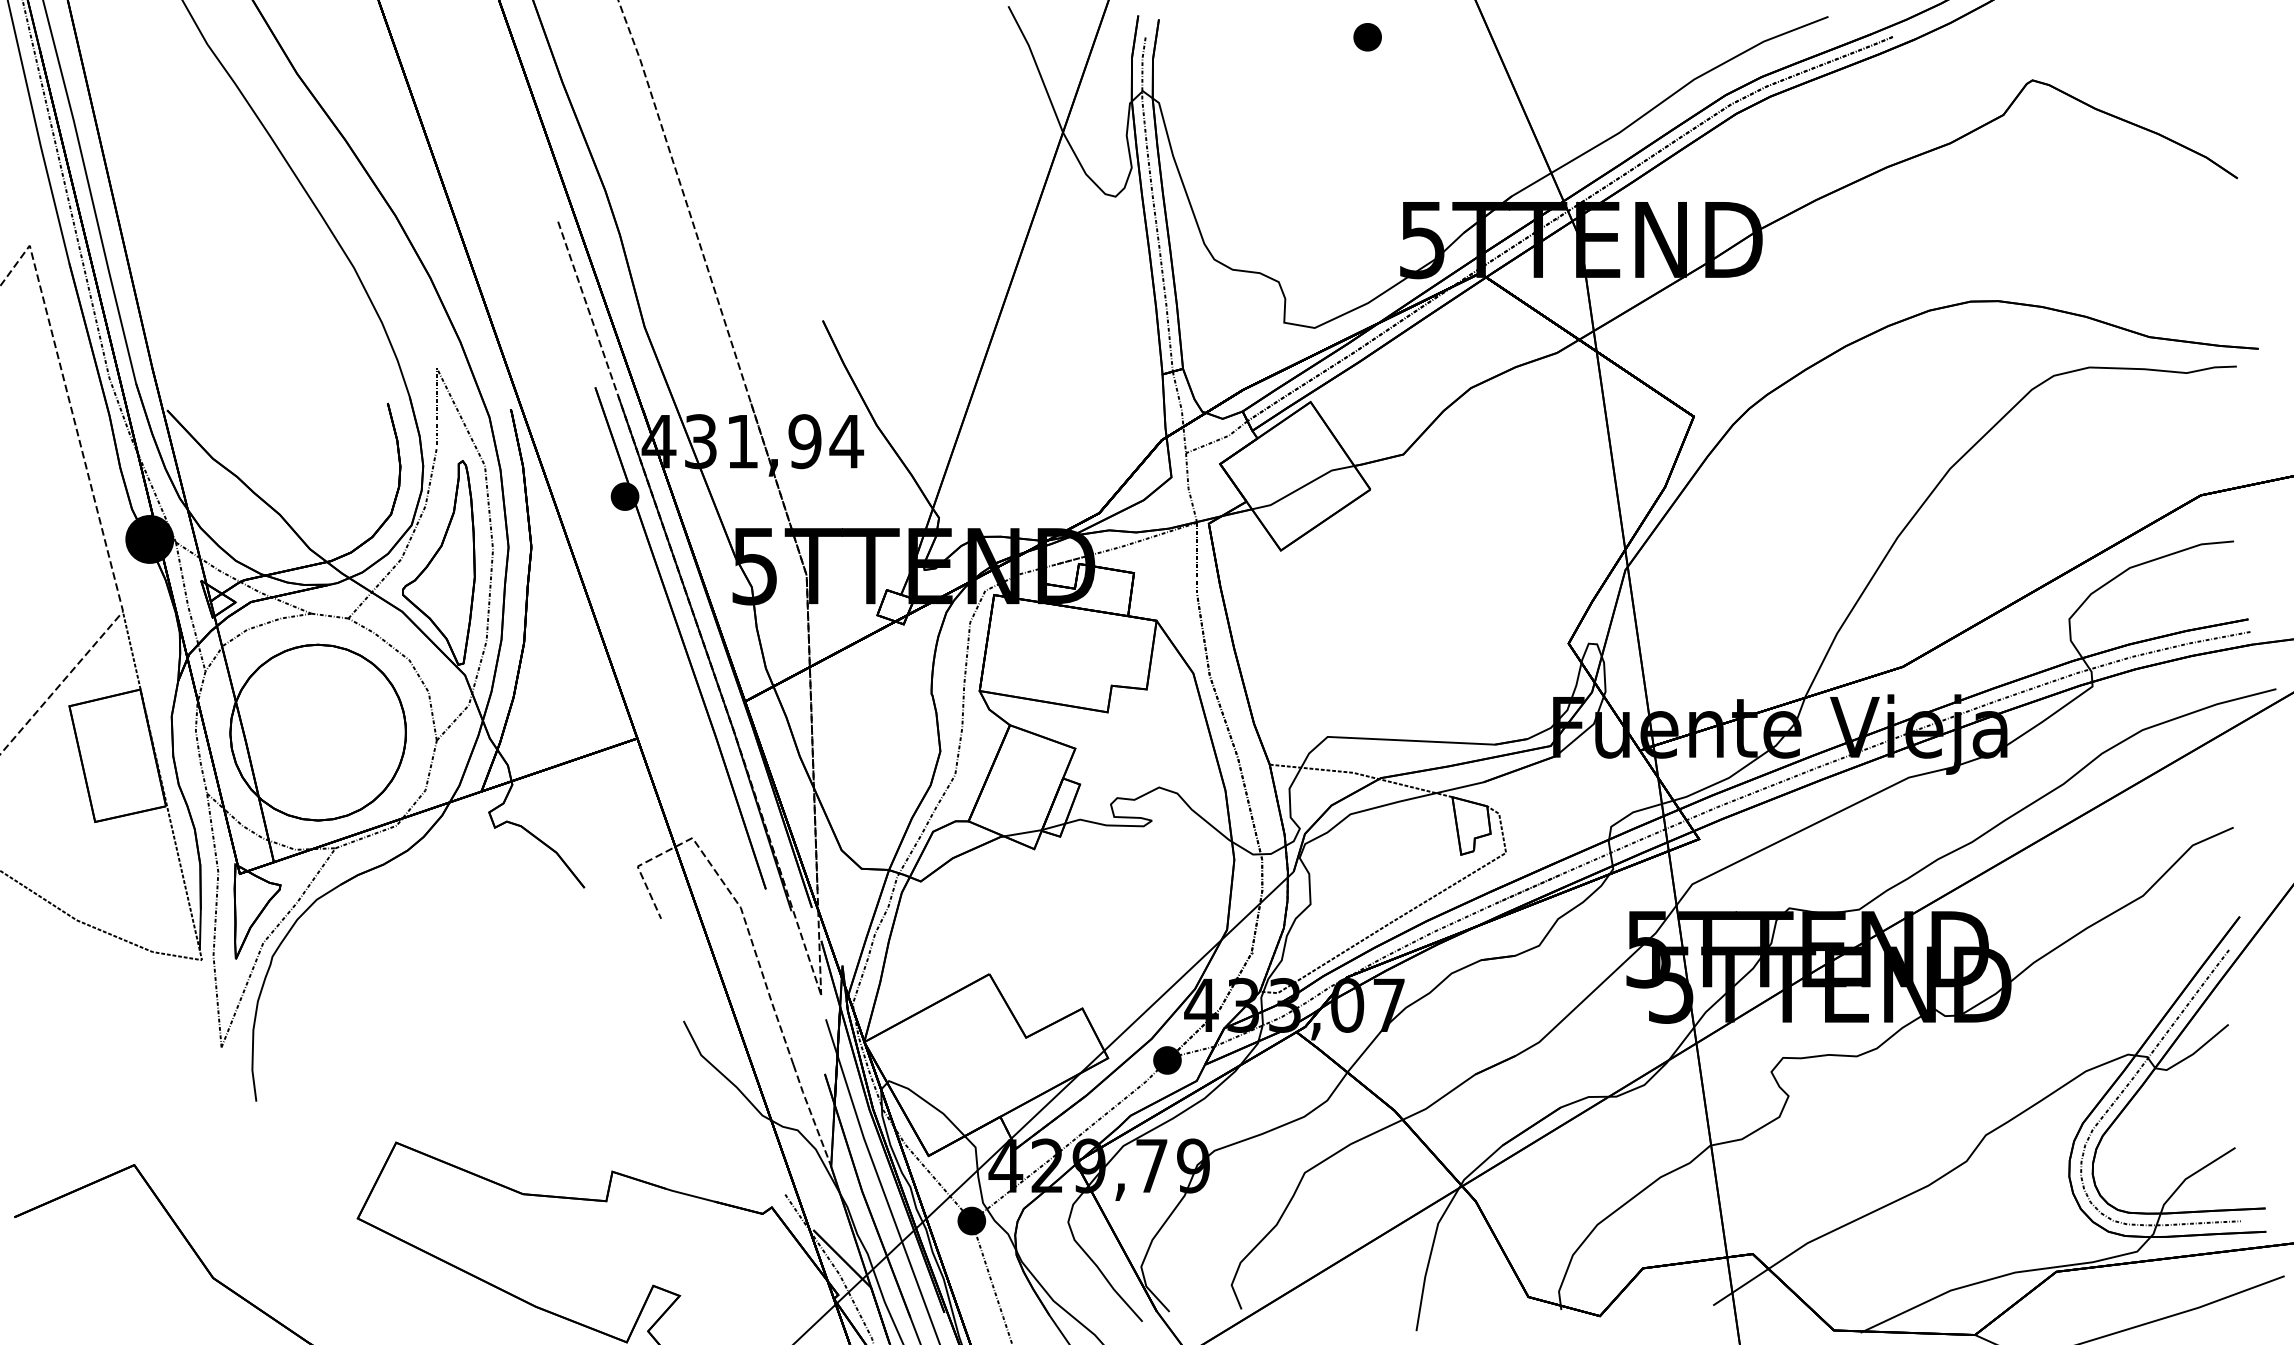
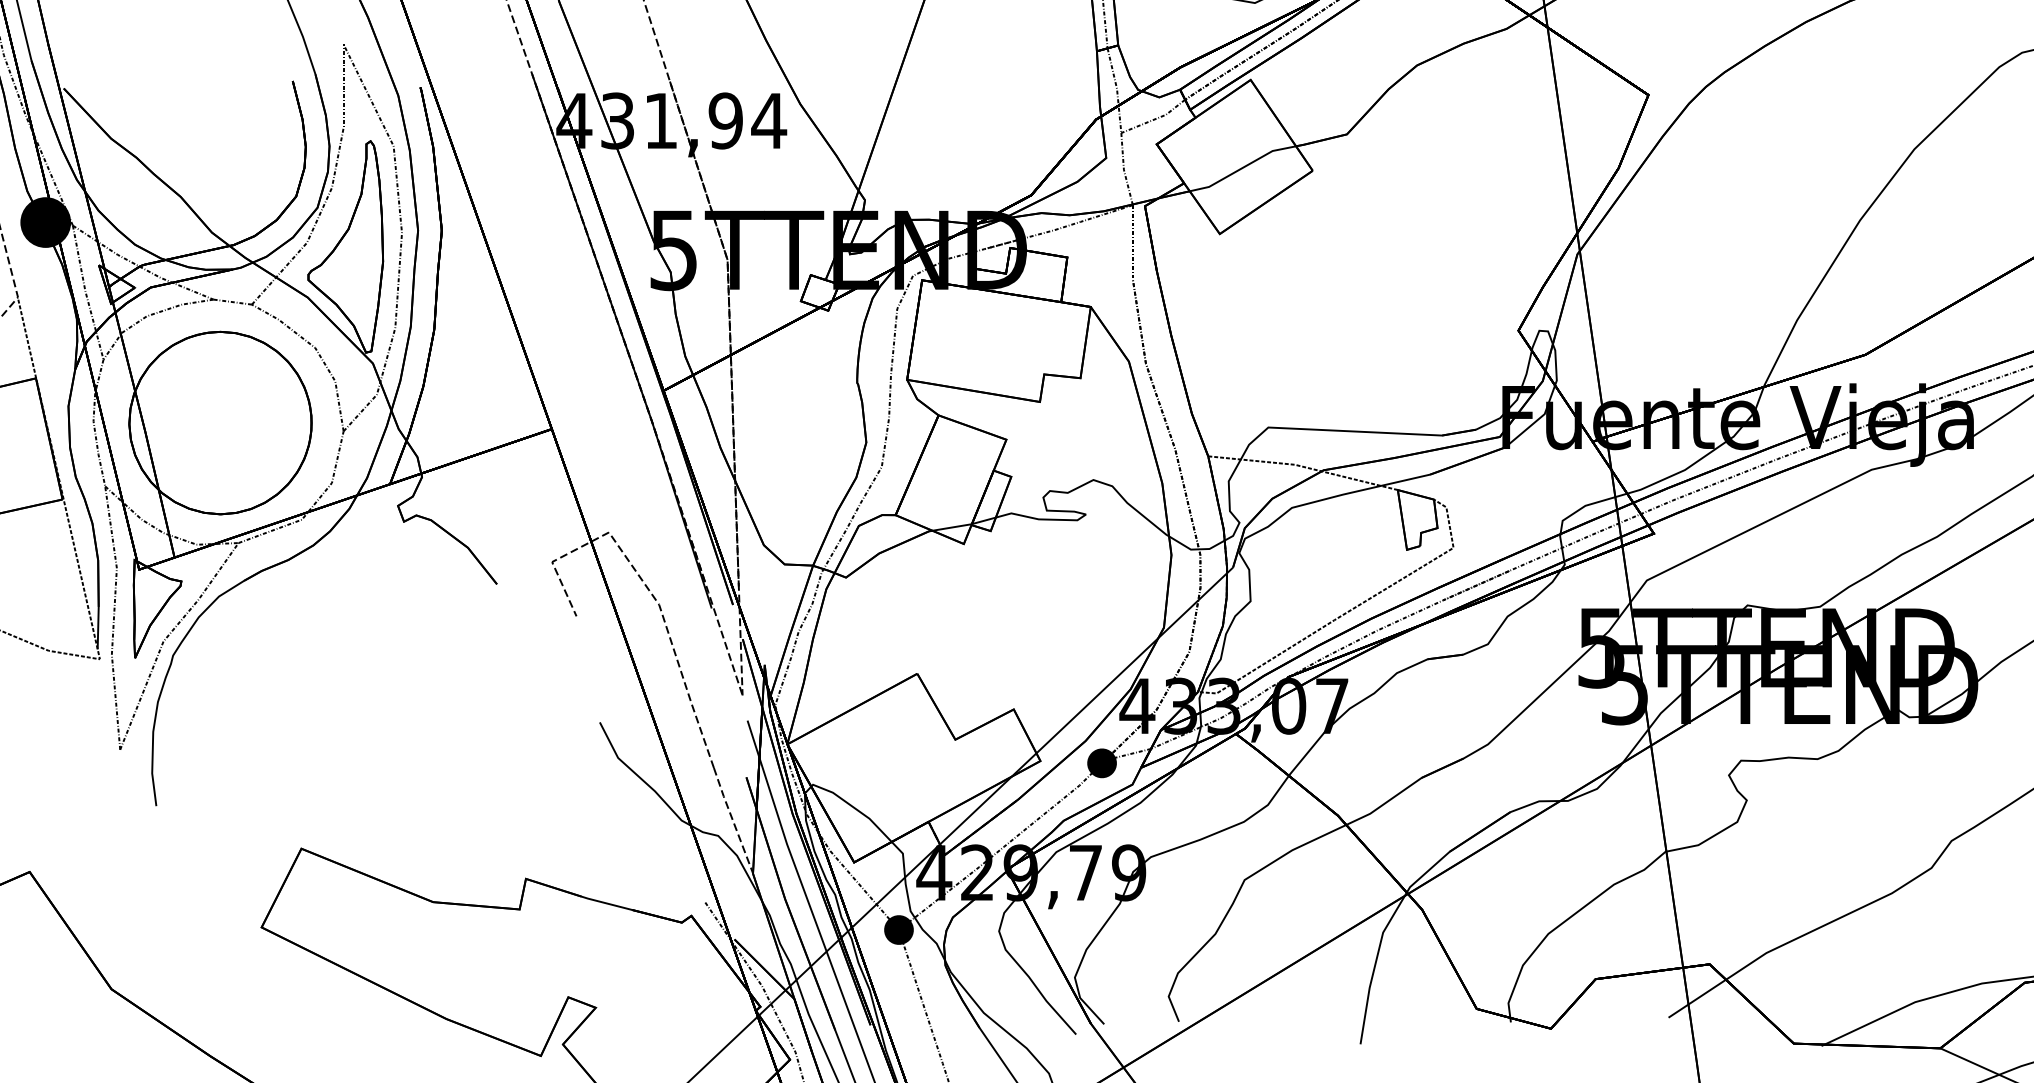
part: (680, 638) -> (596, 325), removed

